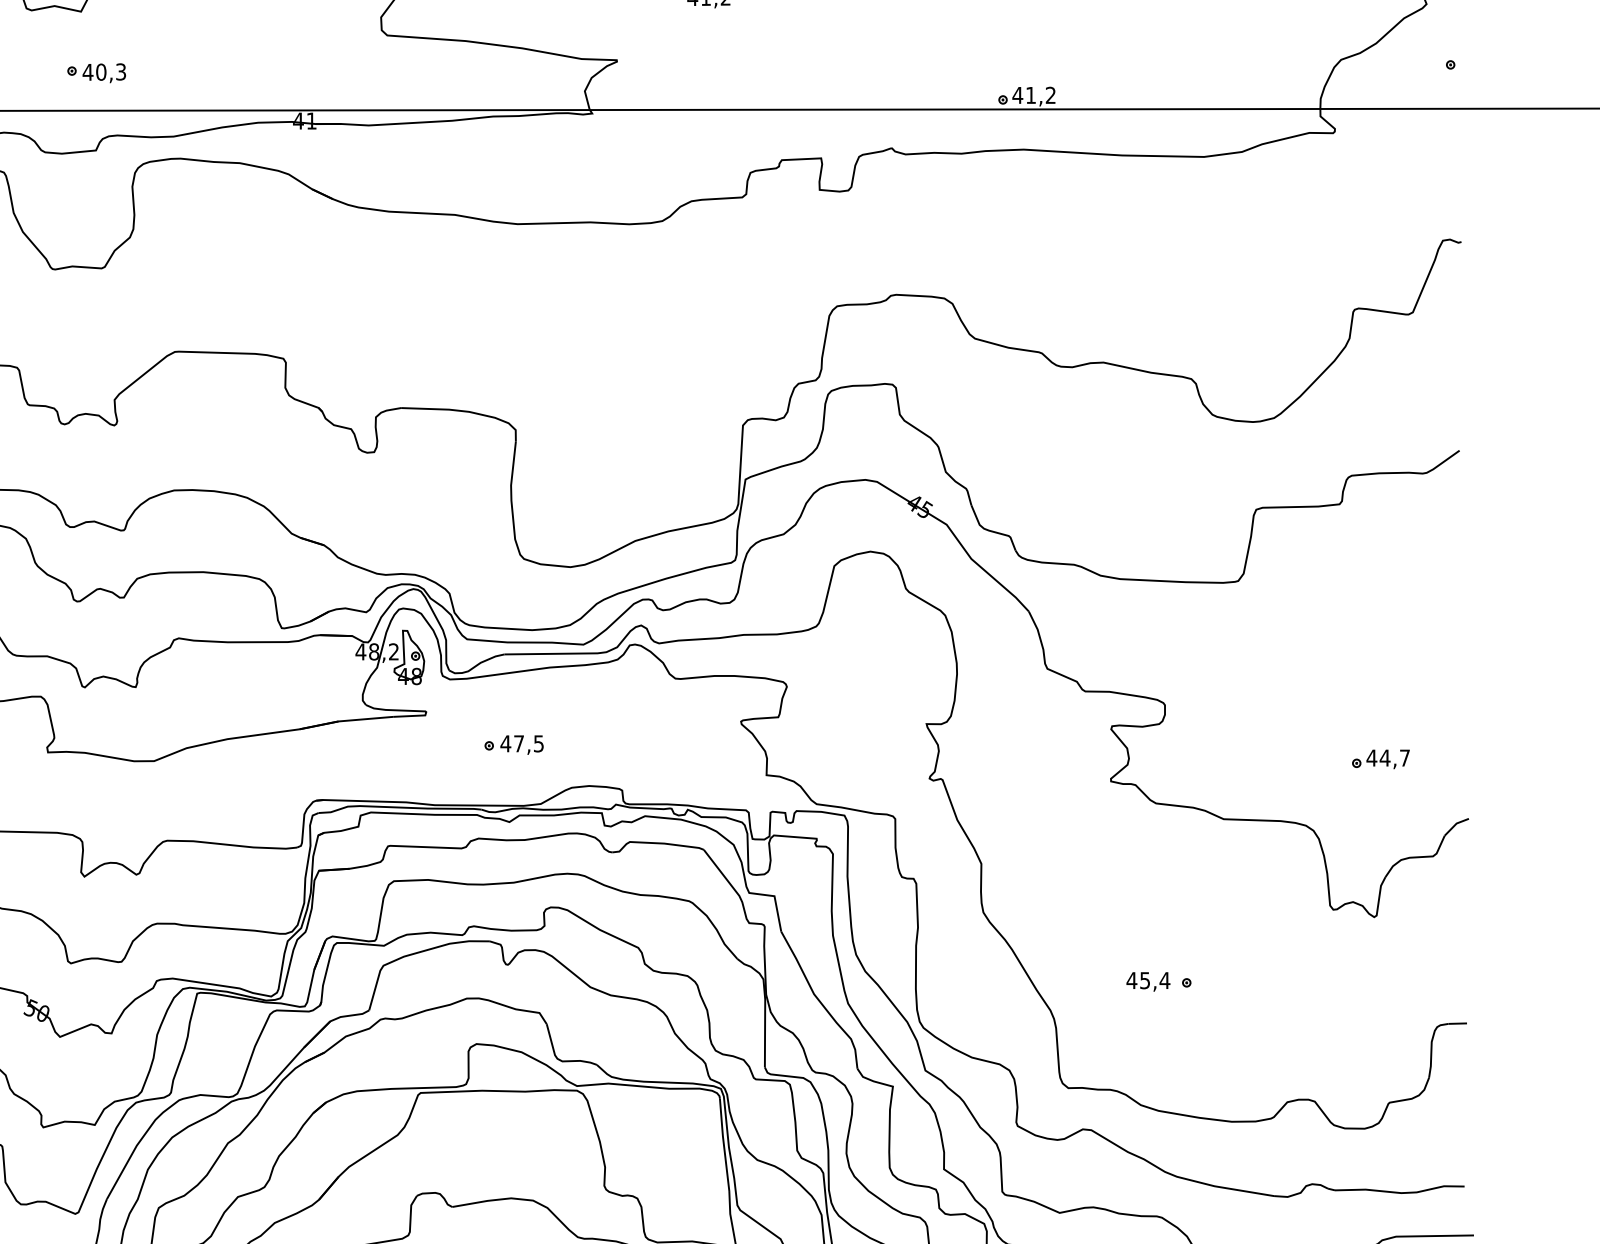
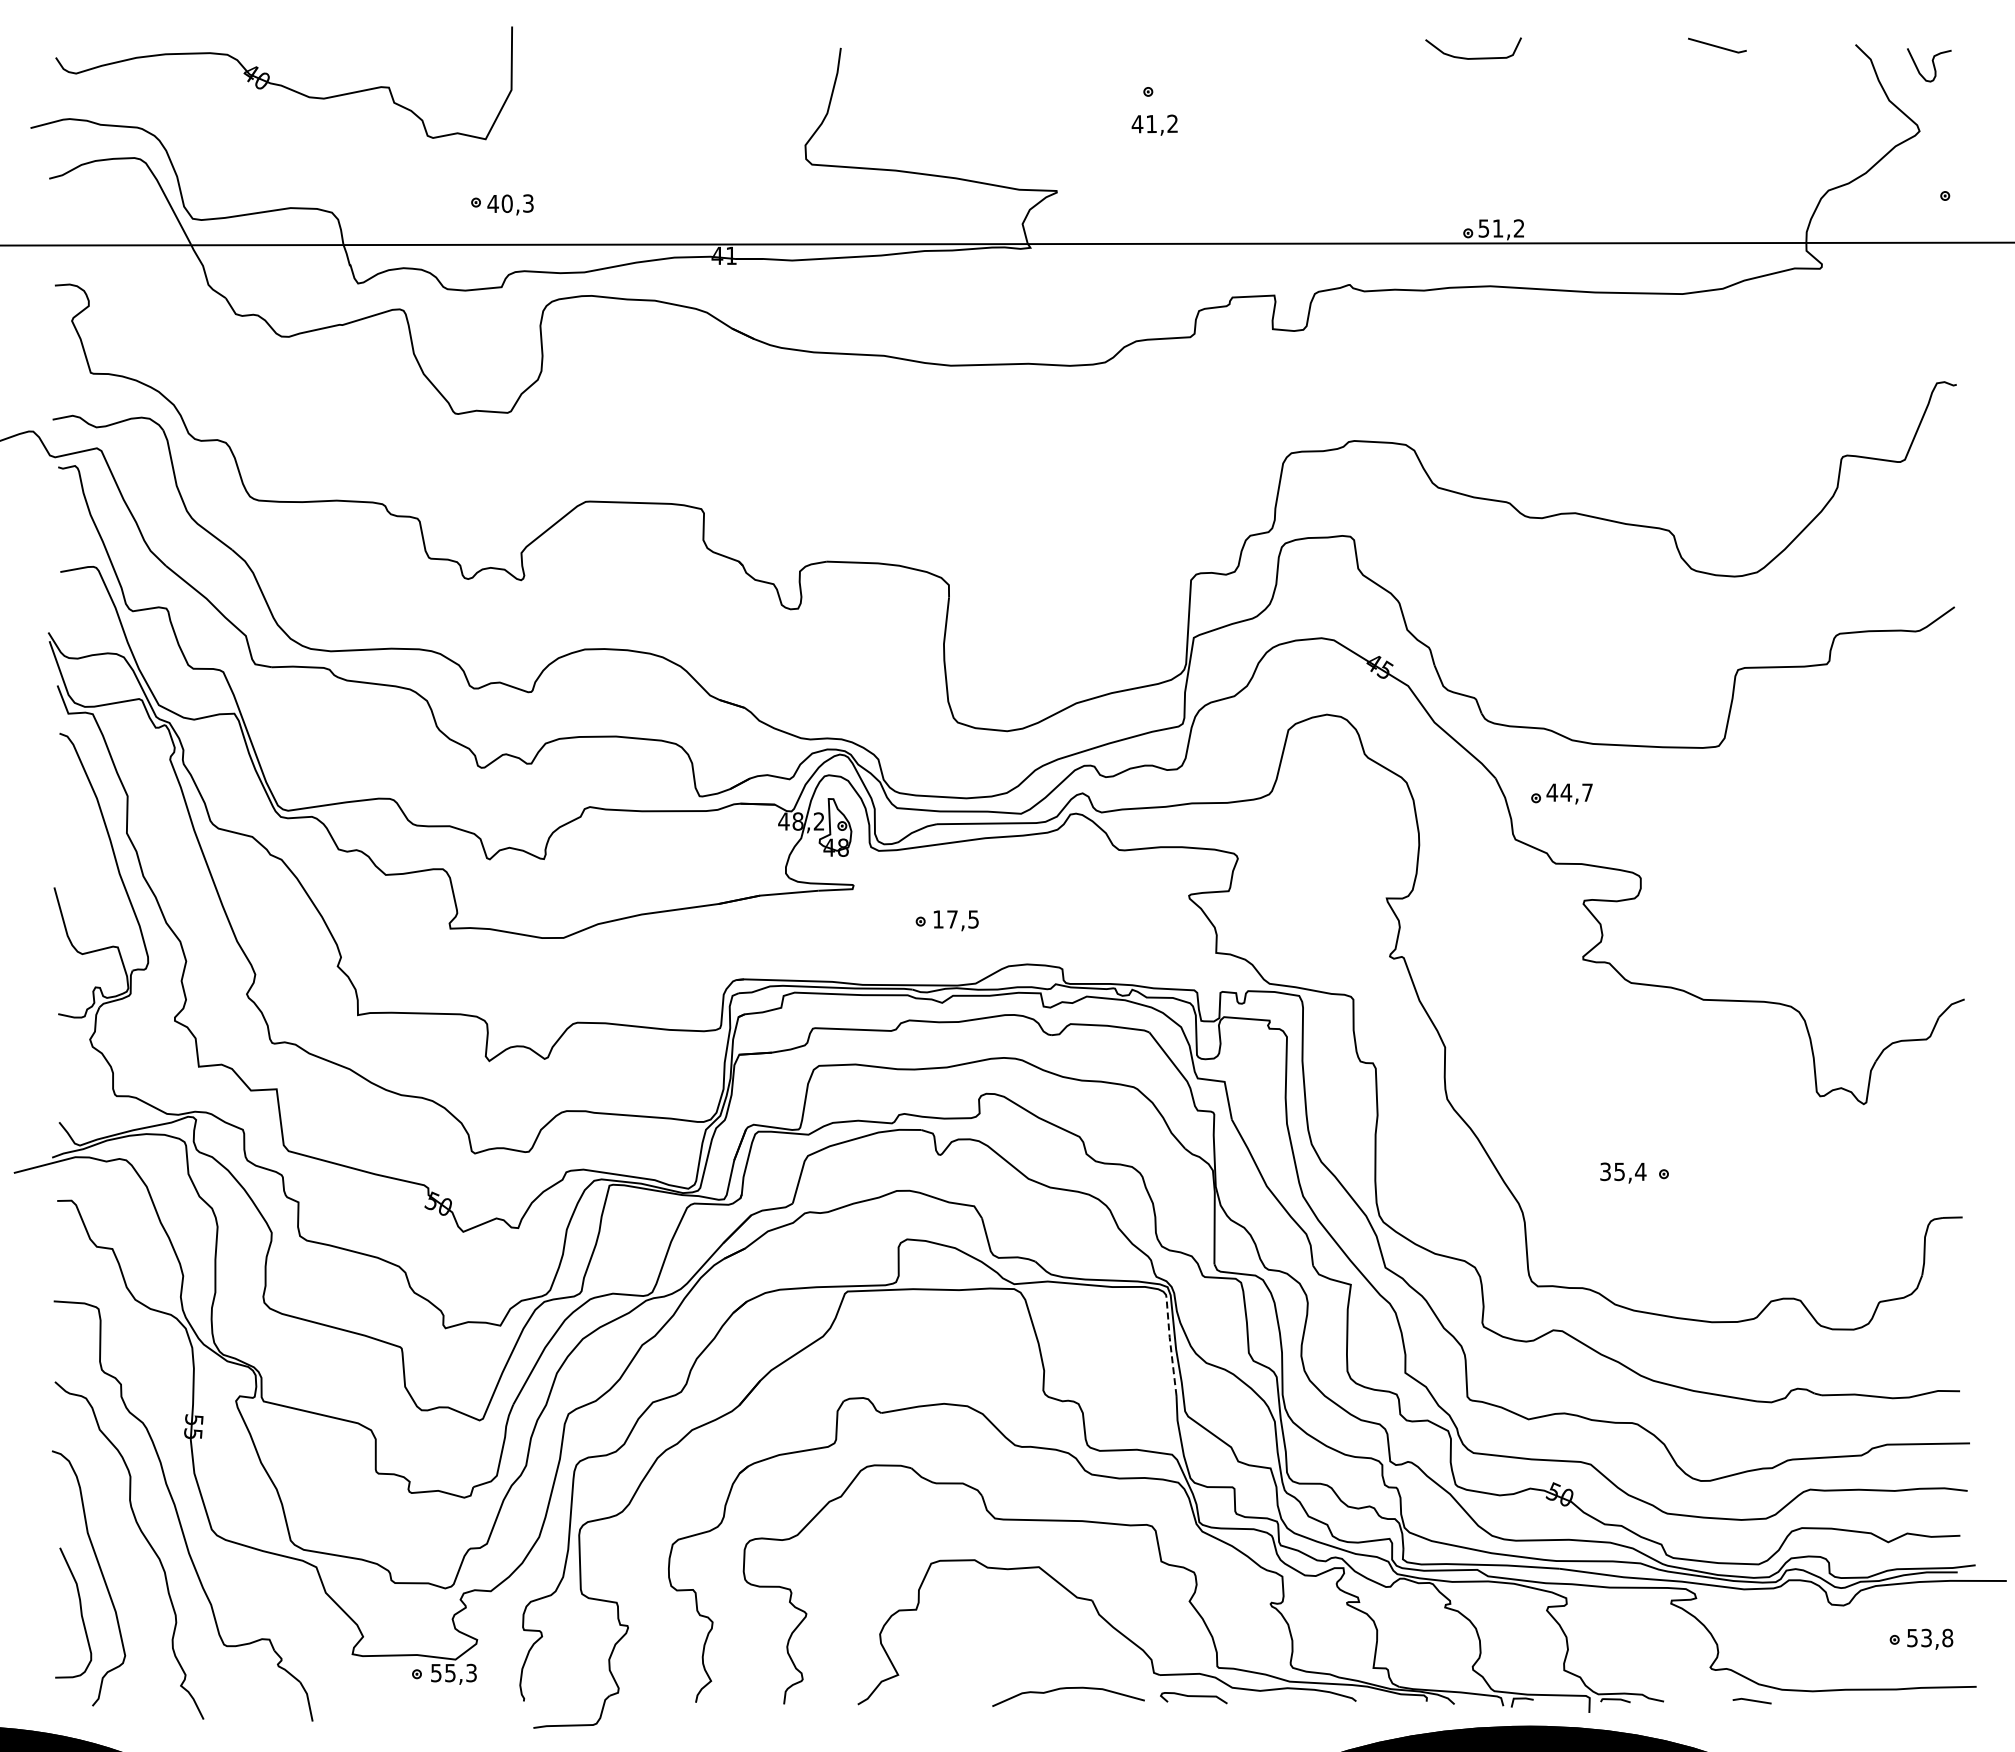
text: (1017, 95) -> (1483, 228), 41,2 -> 51,2
text: (505, 743) -> (938, 919), 47,5 -> 17,5
part: (1380, 758) -> (1561, 793), moved
text: (1131, 980) -> (1605, 1171), 45,4 -> 35,4
line: (723, 1143) -> (1170, 1345), solid -> dashed

